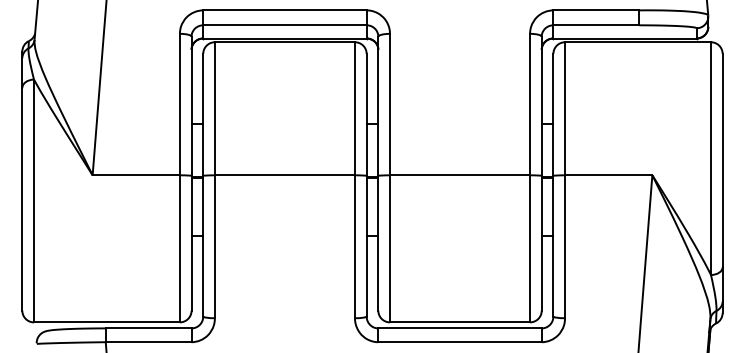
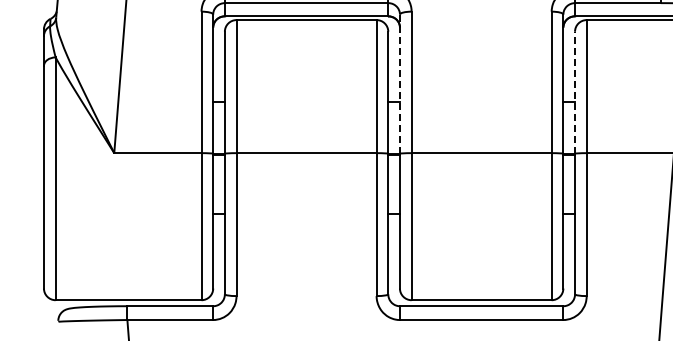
line: (378, 106) -> (400, 84), solid -> dashed
line: (553, 114) -> (575, 92), solid -> dashed

